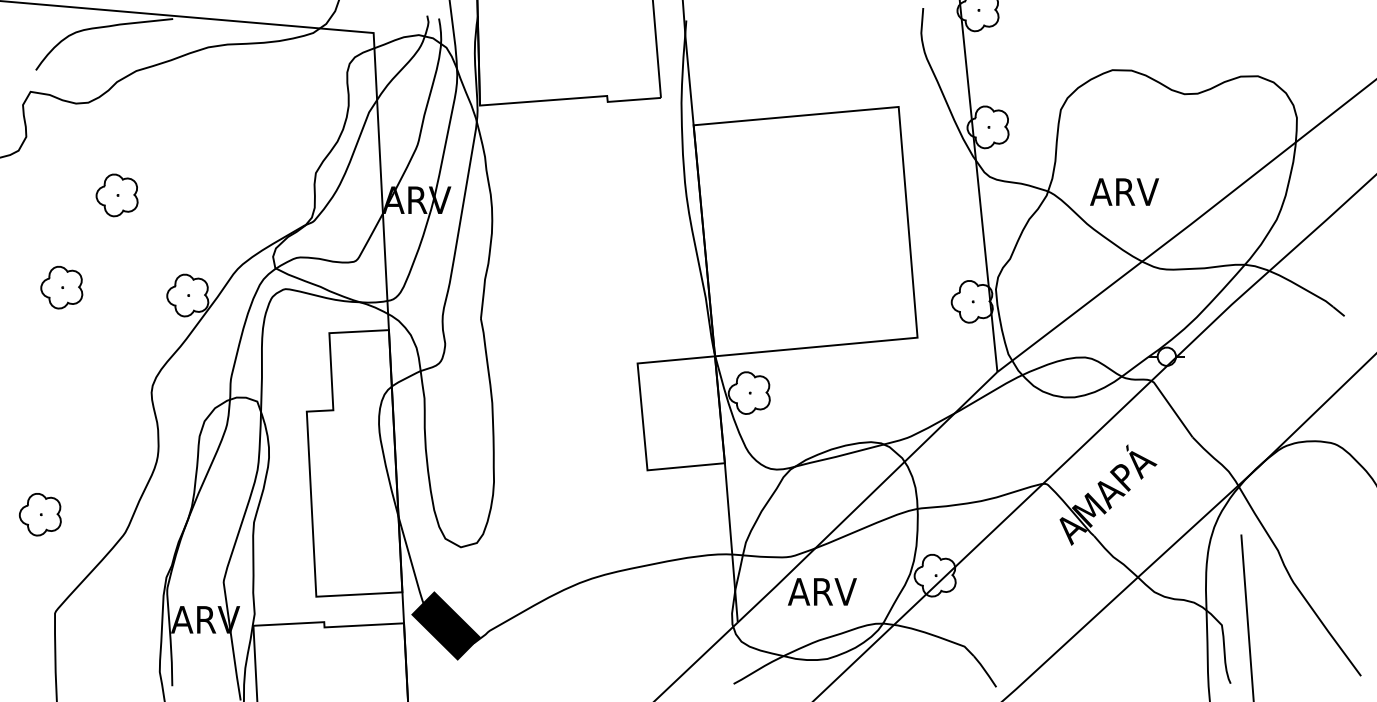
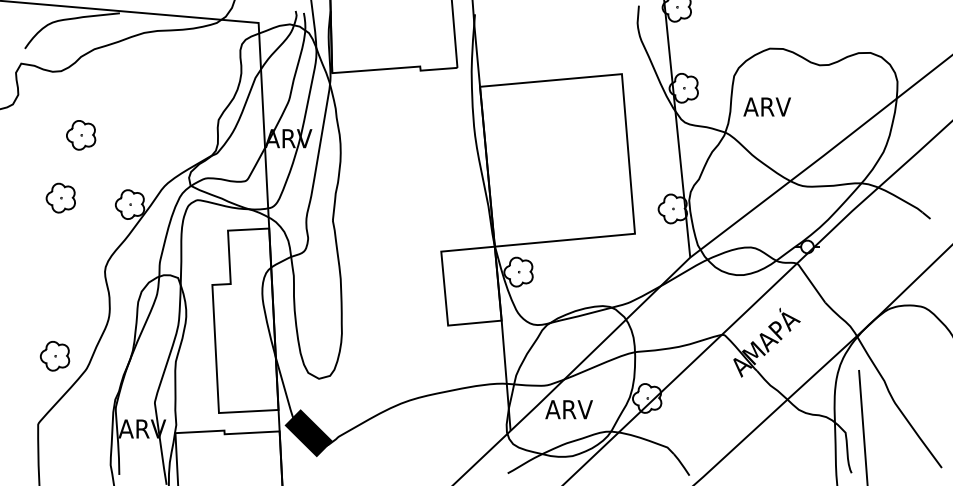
text: (1123, 191) -> (766, 106), moved
part: (61, 286) -> (60, 197), moved
part: (39, 515) -> (54, 356), moved

